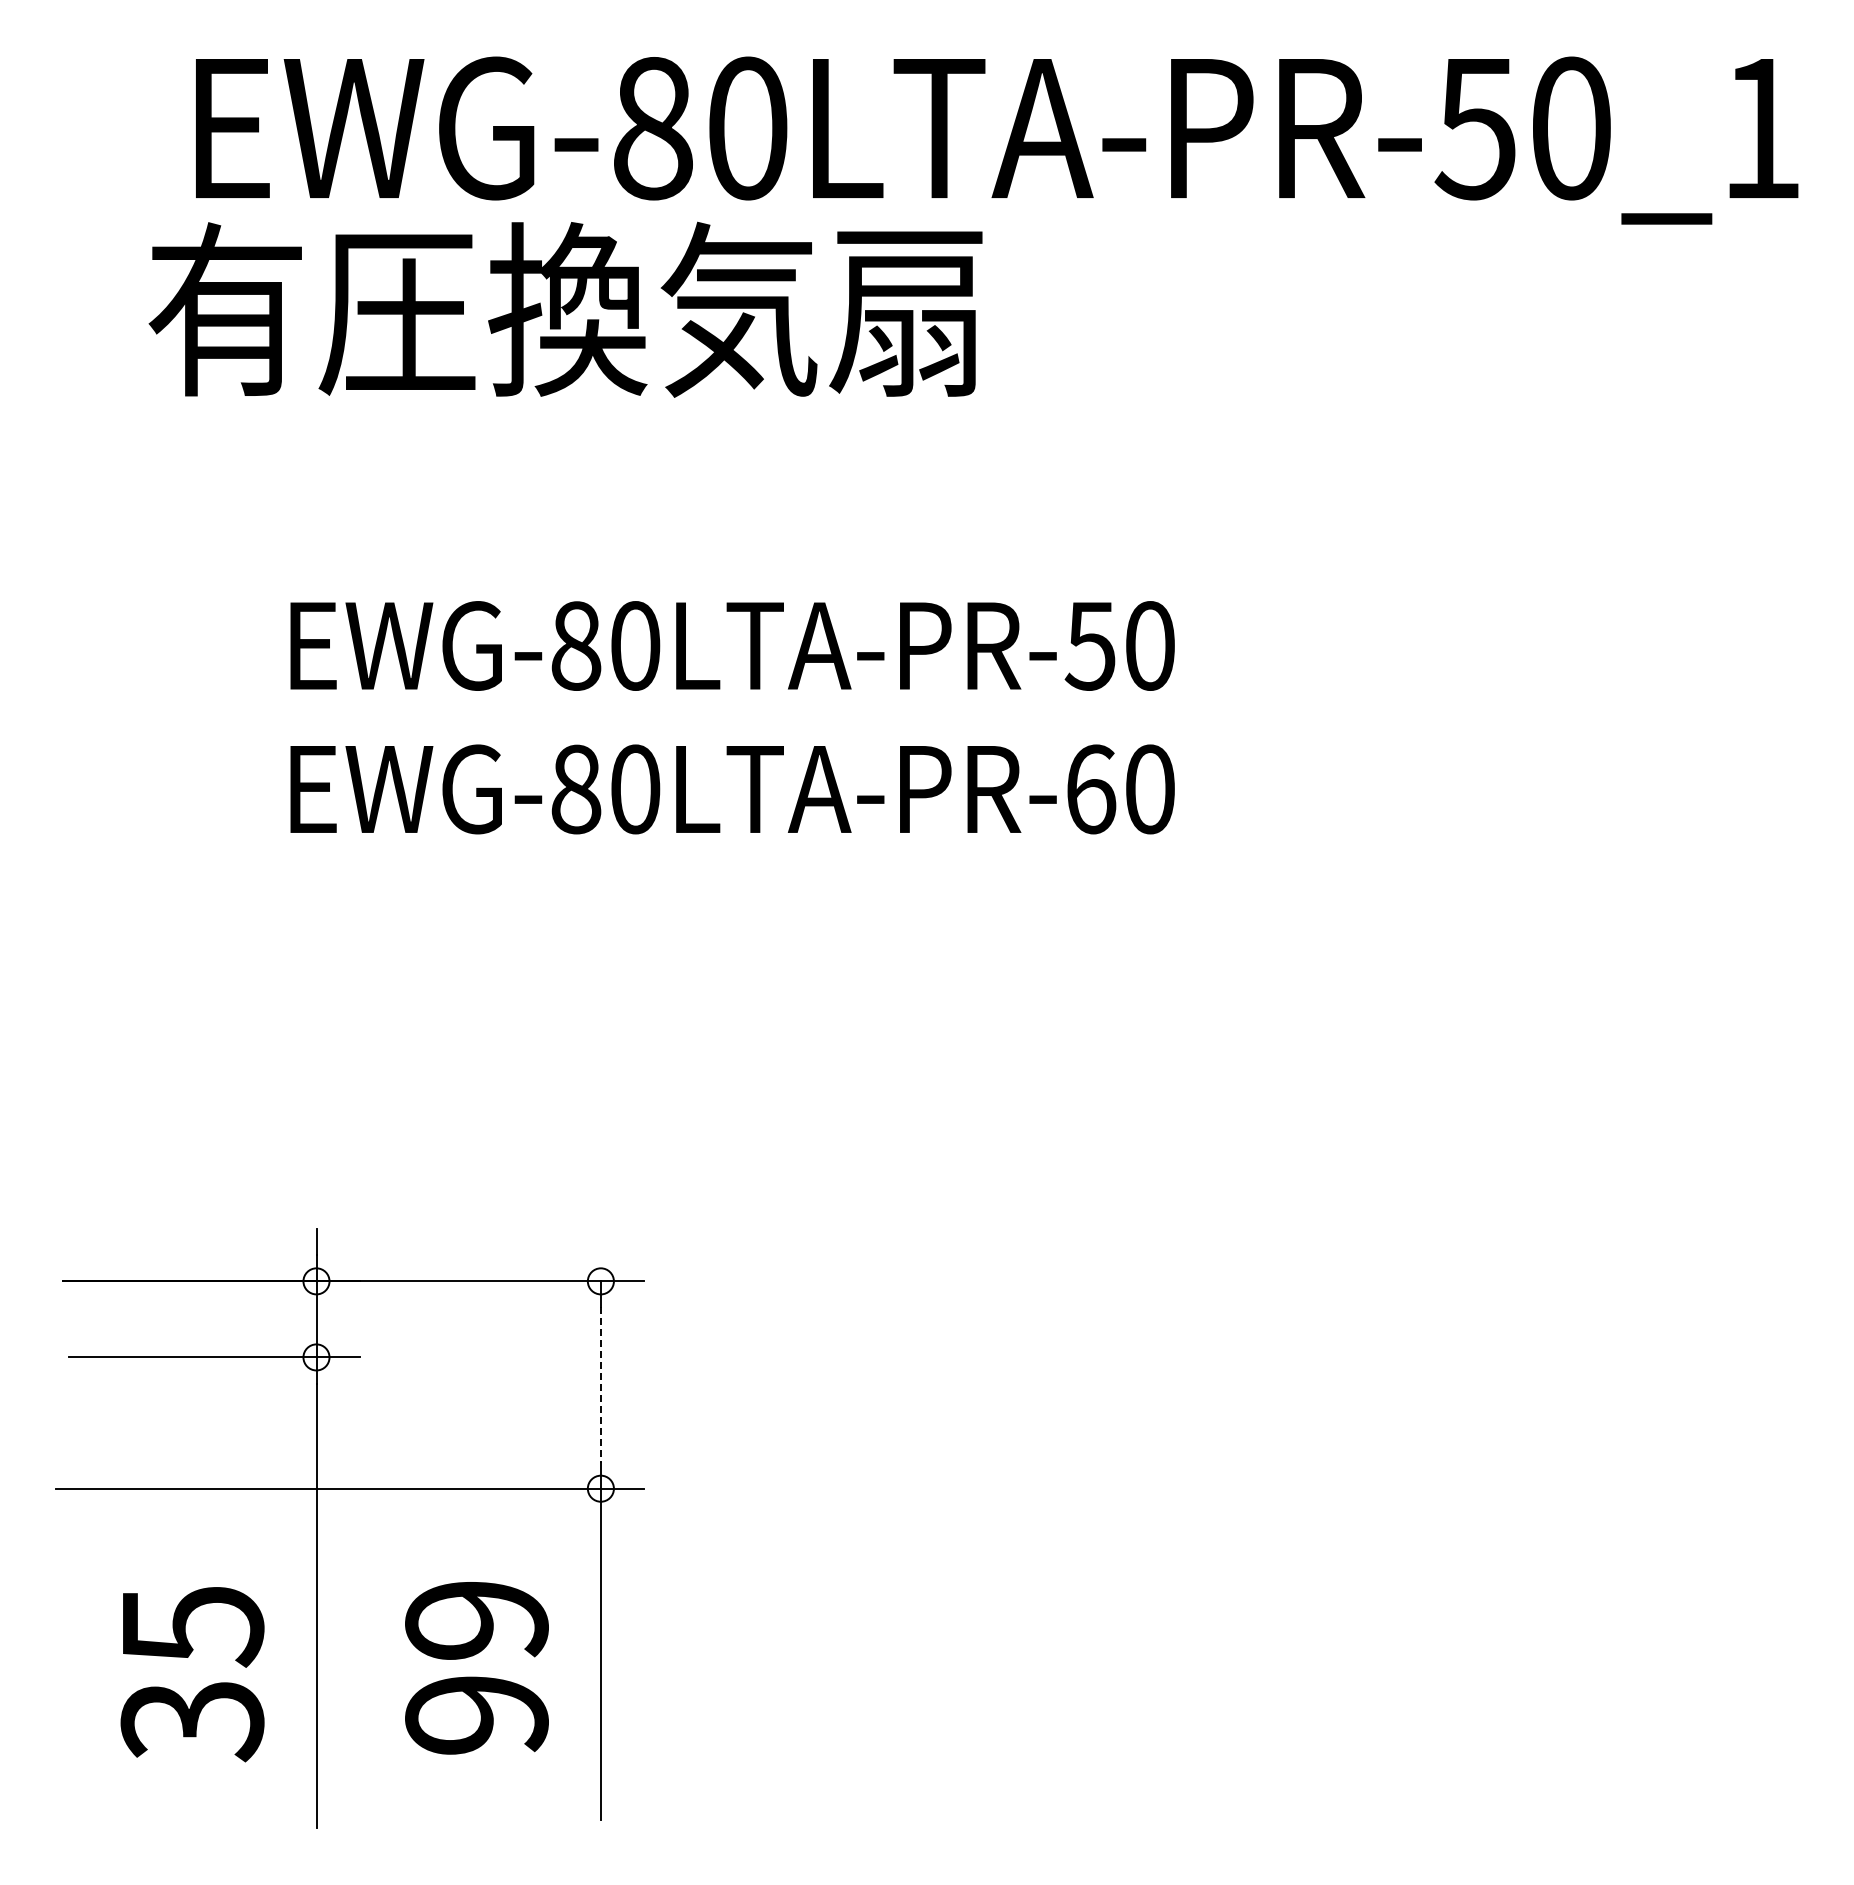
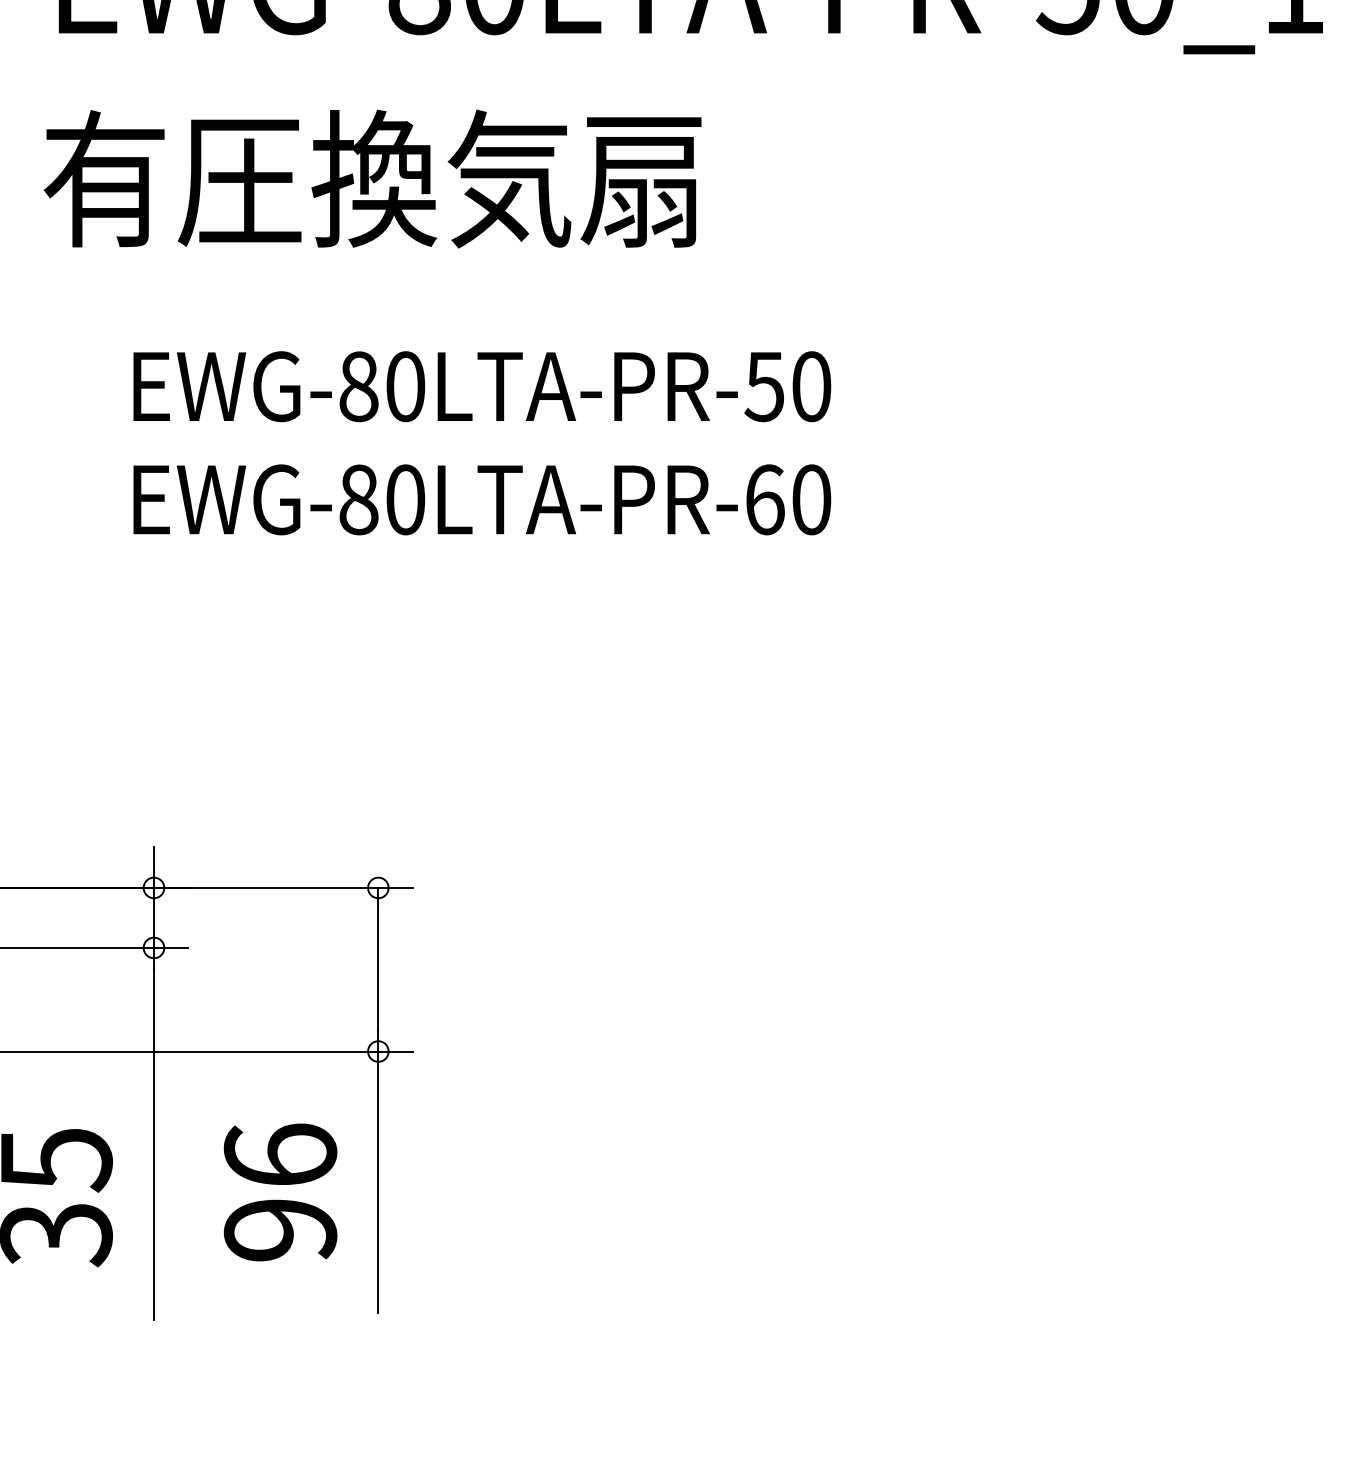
text: (565, 309) -> (372, 178), moved
line: (600, 1385) -> (378, 970), dashed -> solid
text: (476, 1619) -> (280, 1154), 99 -> 96

